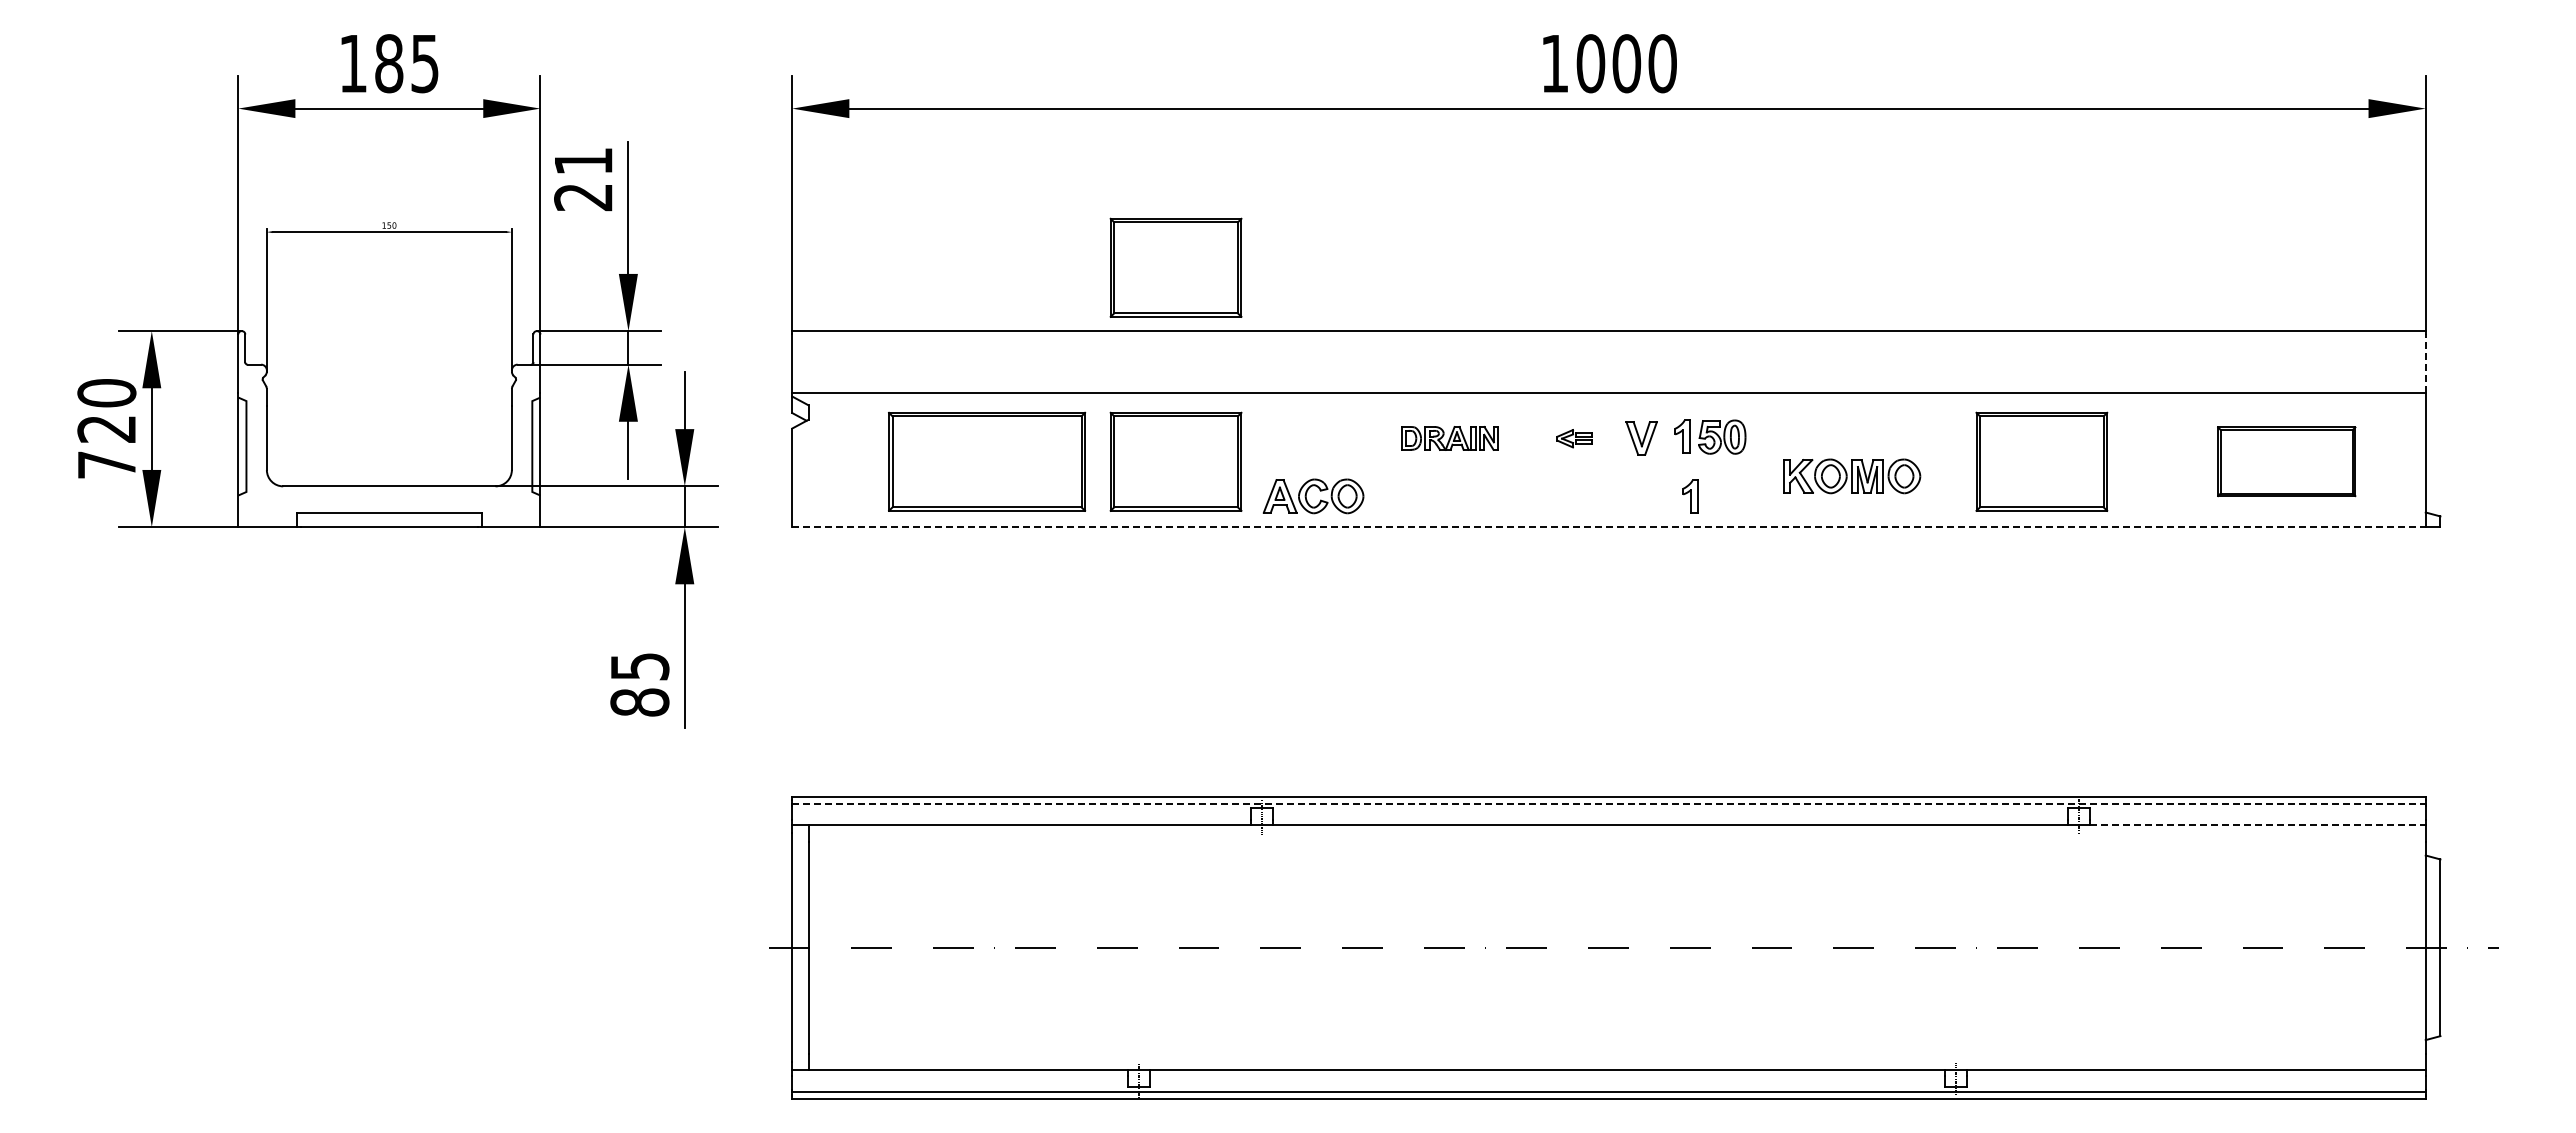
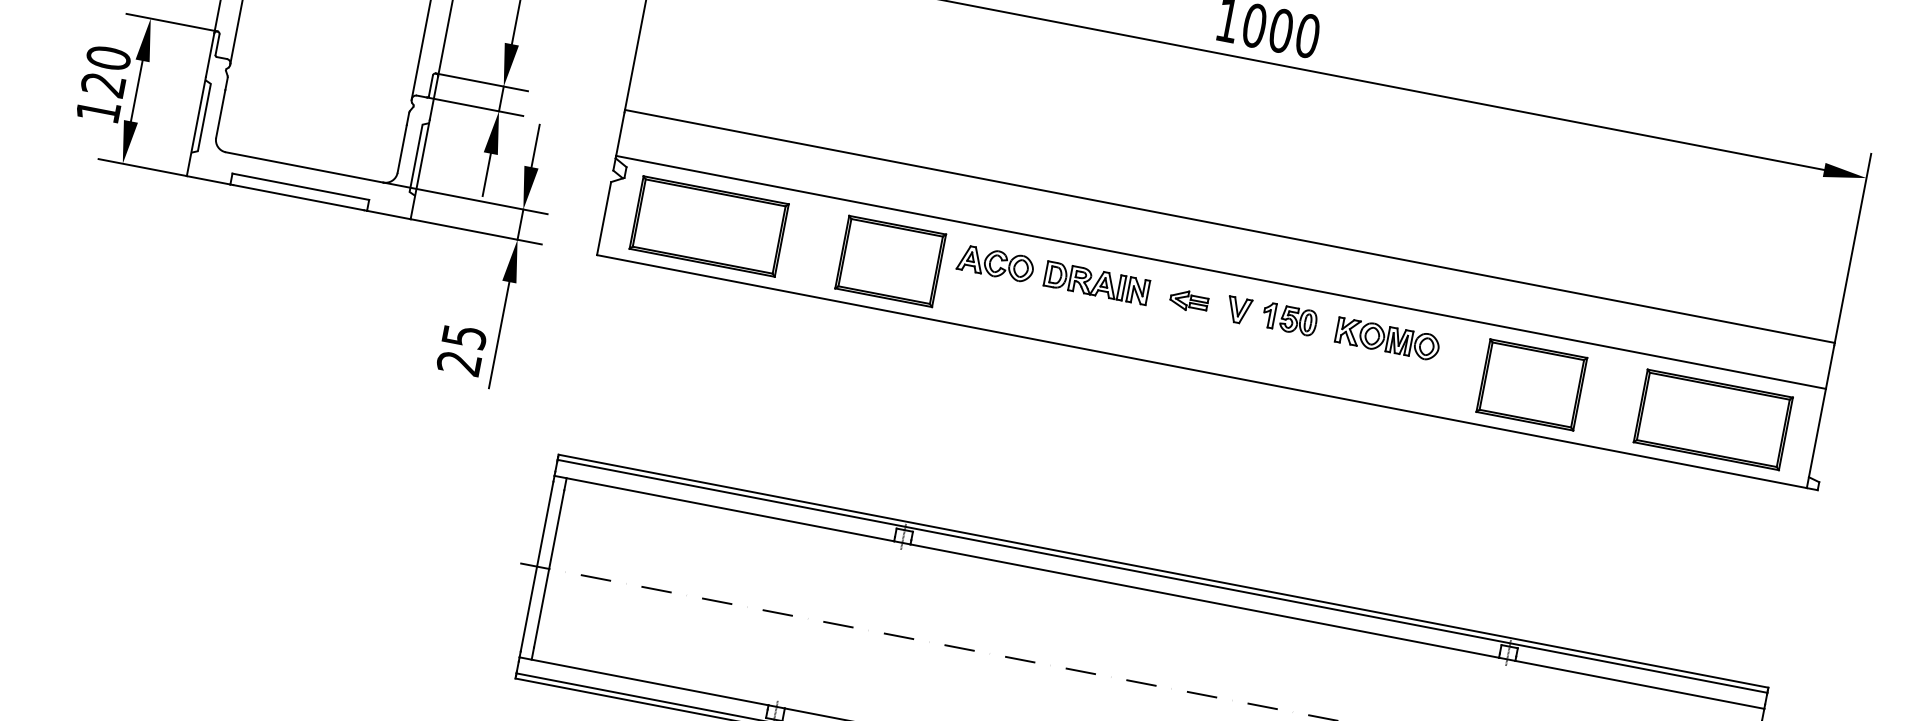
part: (1175, 267) -> (917, 117), removed
line: (2425, 363) -> (1830, 366), dashed -> solid
part: (1449, 438) -> (1096, 283), size x1.43
part: (1574, 438) -> (1189, 301), size x1.43
part: (987, 461) -> (709, 226), moved
part: (2286, 461) -> (1713, 419), size x1.43
text: (106, 464) -> (98, 110), 720 -> 120
part: (1852, 476) -> (1388, 339), moved
part: (1690, 496) -> (1266, 360), removed
part: (1307, 499) -> (990, 265), moved
line: (1608, 527) -> (1201, 371), dashed -> solid
text: (639, 702) -> (458, 363), 85 -> 25
line: (1608, 803) -> (1162, 576), dashed -> solid
line: (2258, 825) -> (1640, 685), dashed -> solid

